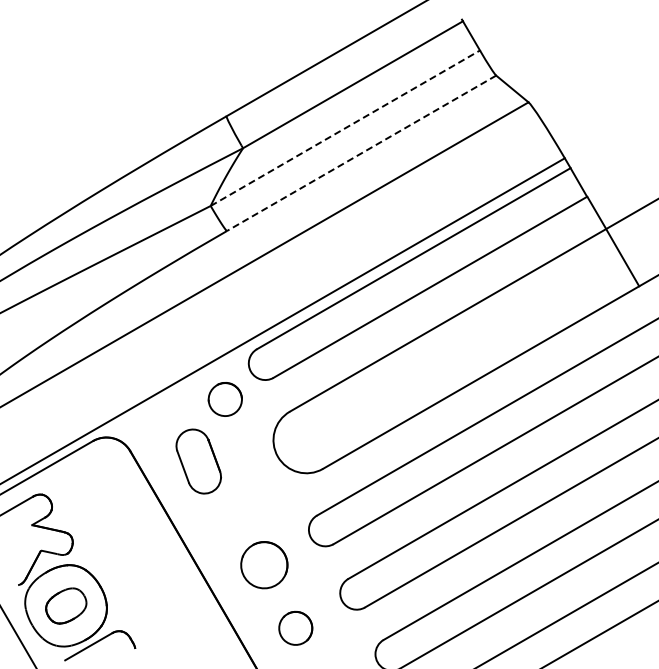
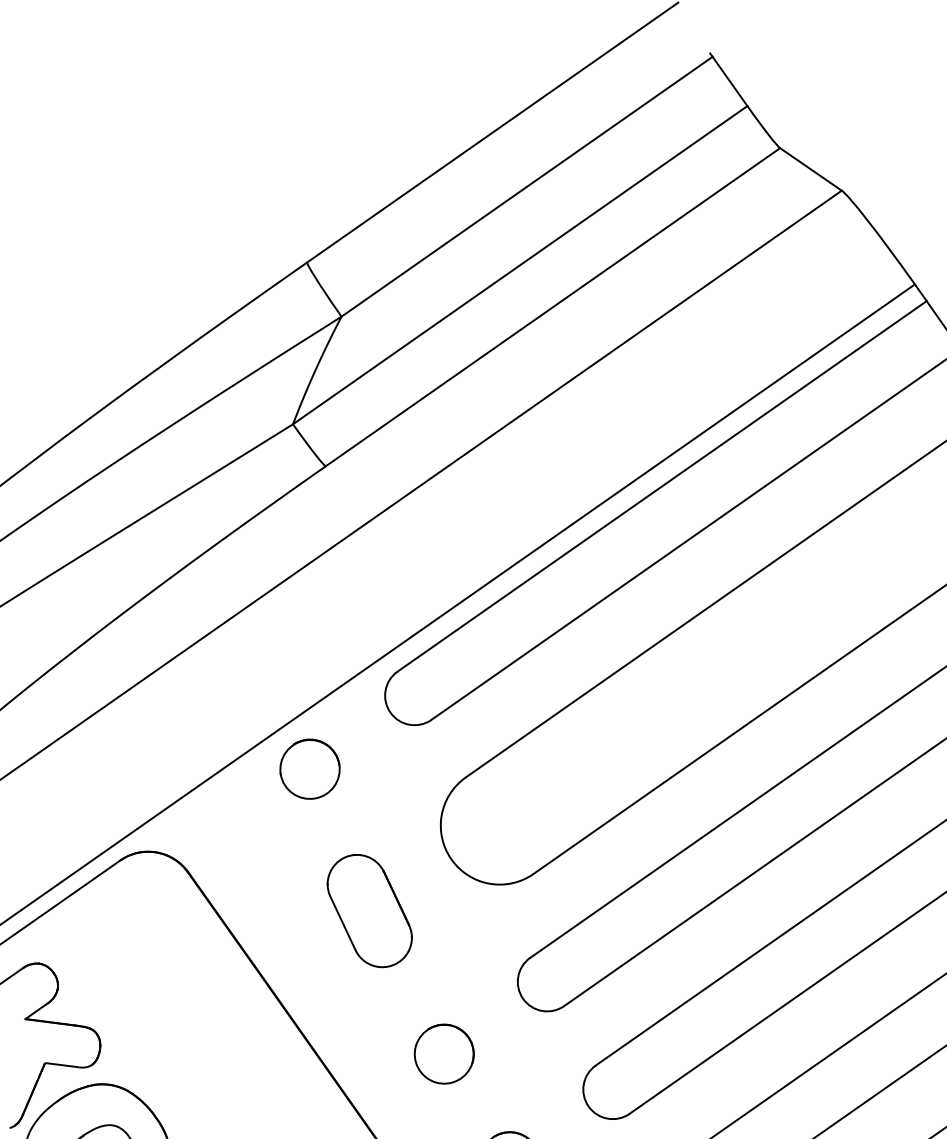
line: (345, 128) -> (520, 265), dashed -> solid
line: (361, 153) -> (552, 307), dashed -> solid
part: (224, 399) -> (308, 769), moved
part: (198, 461) -> (369, 910), moved
part: (264, 564) -> (444, 1053), size x0.71

